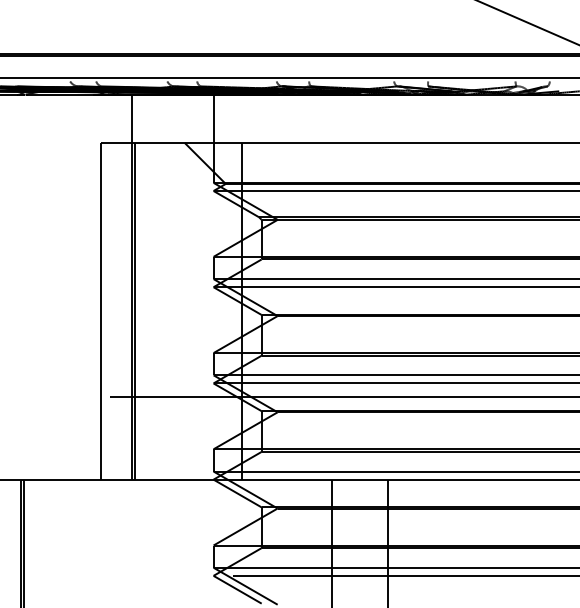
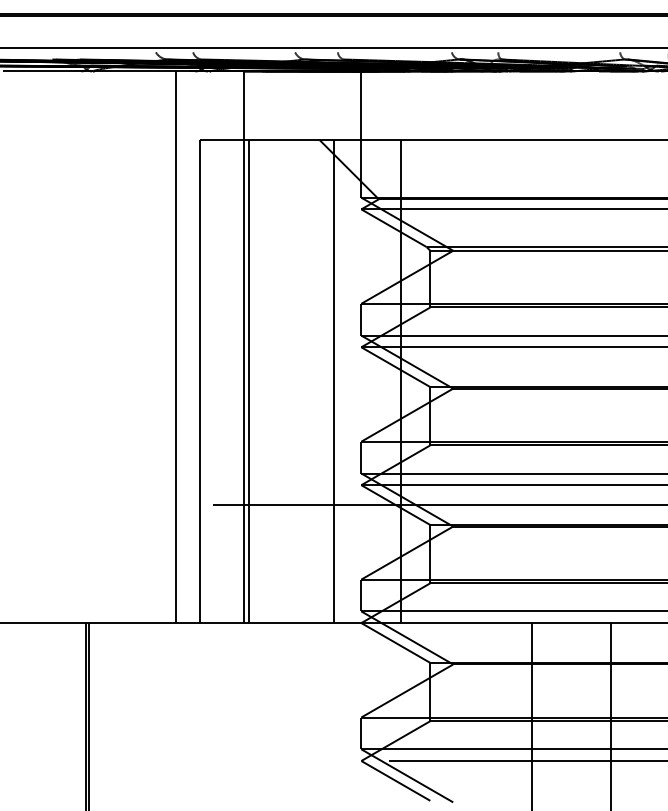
line: (84, 286) -> (176, 346), added
line: (194, 310) -> (334, 380), added

